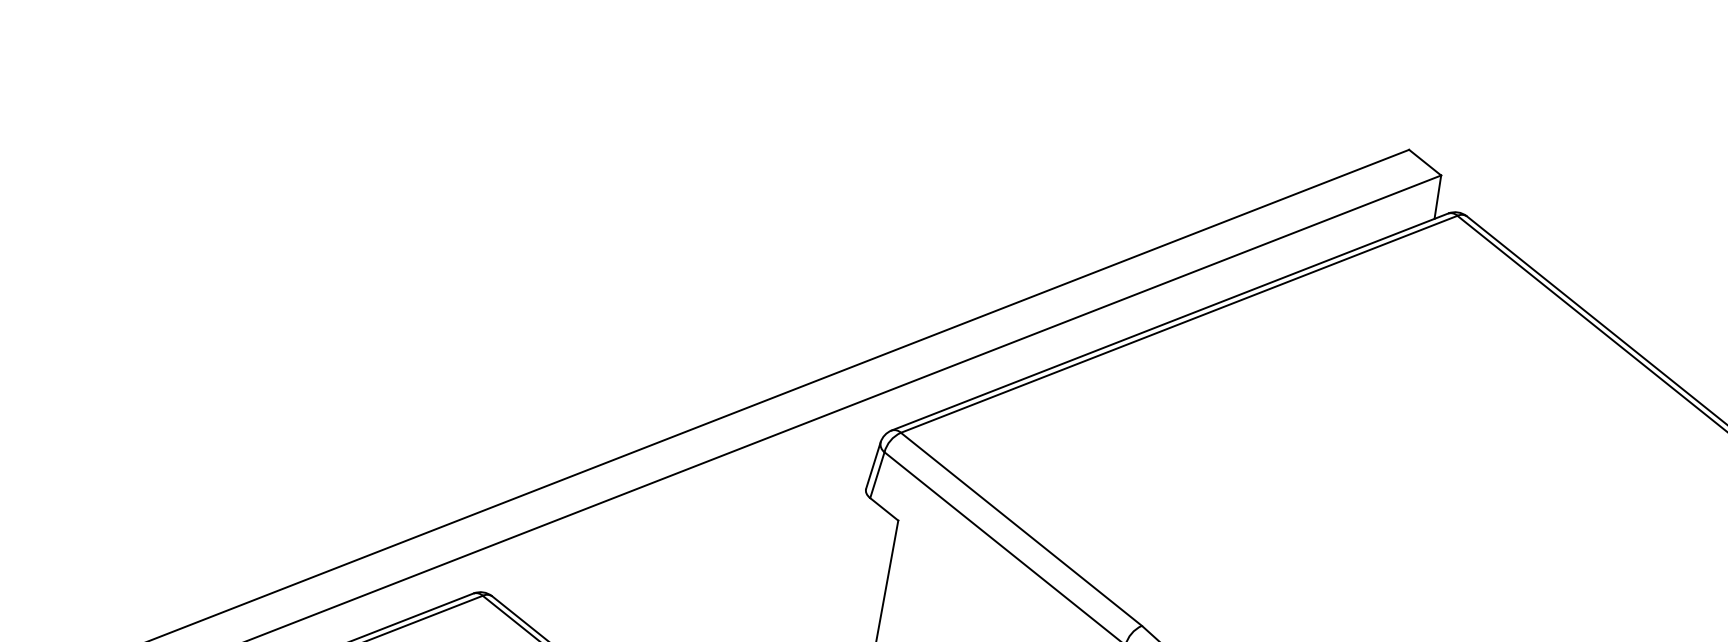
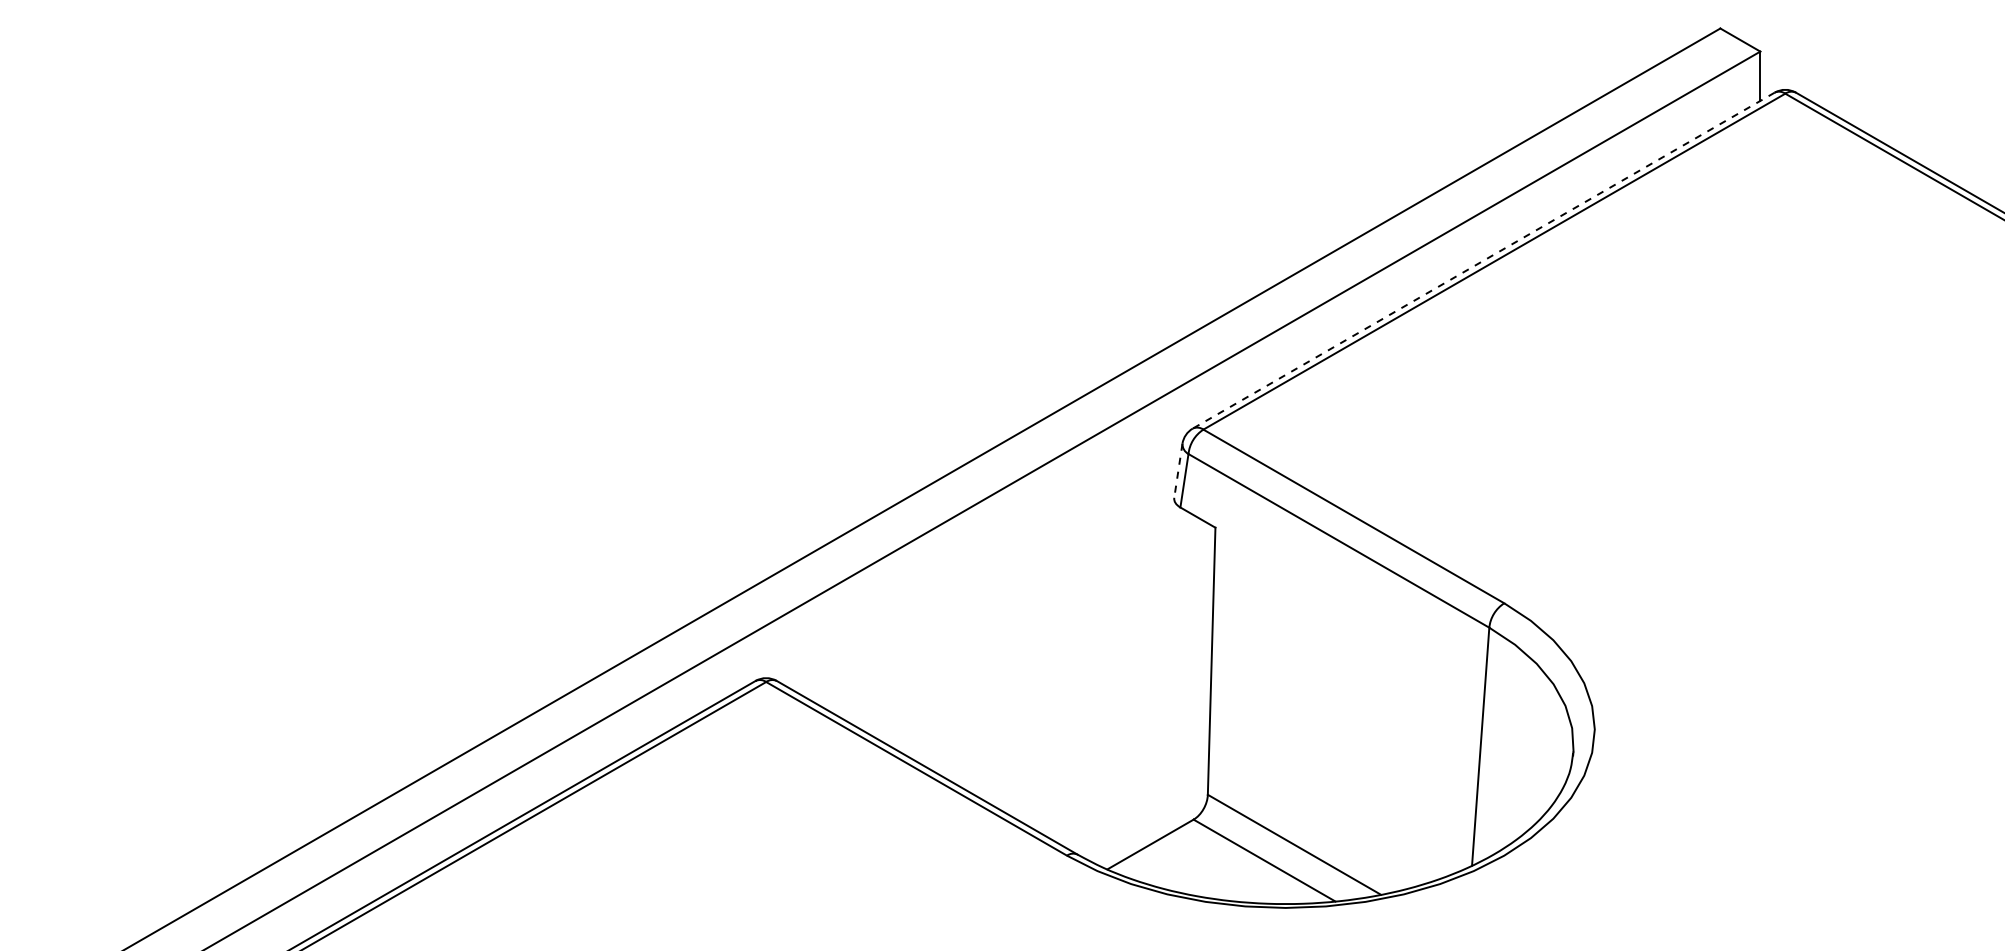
line: (1169, 321) -> (1483, 260), solid -> dashed
line: (873, 466) -> (1178, 471), solid -> dashed

